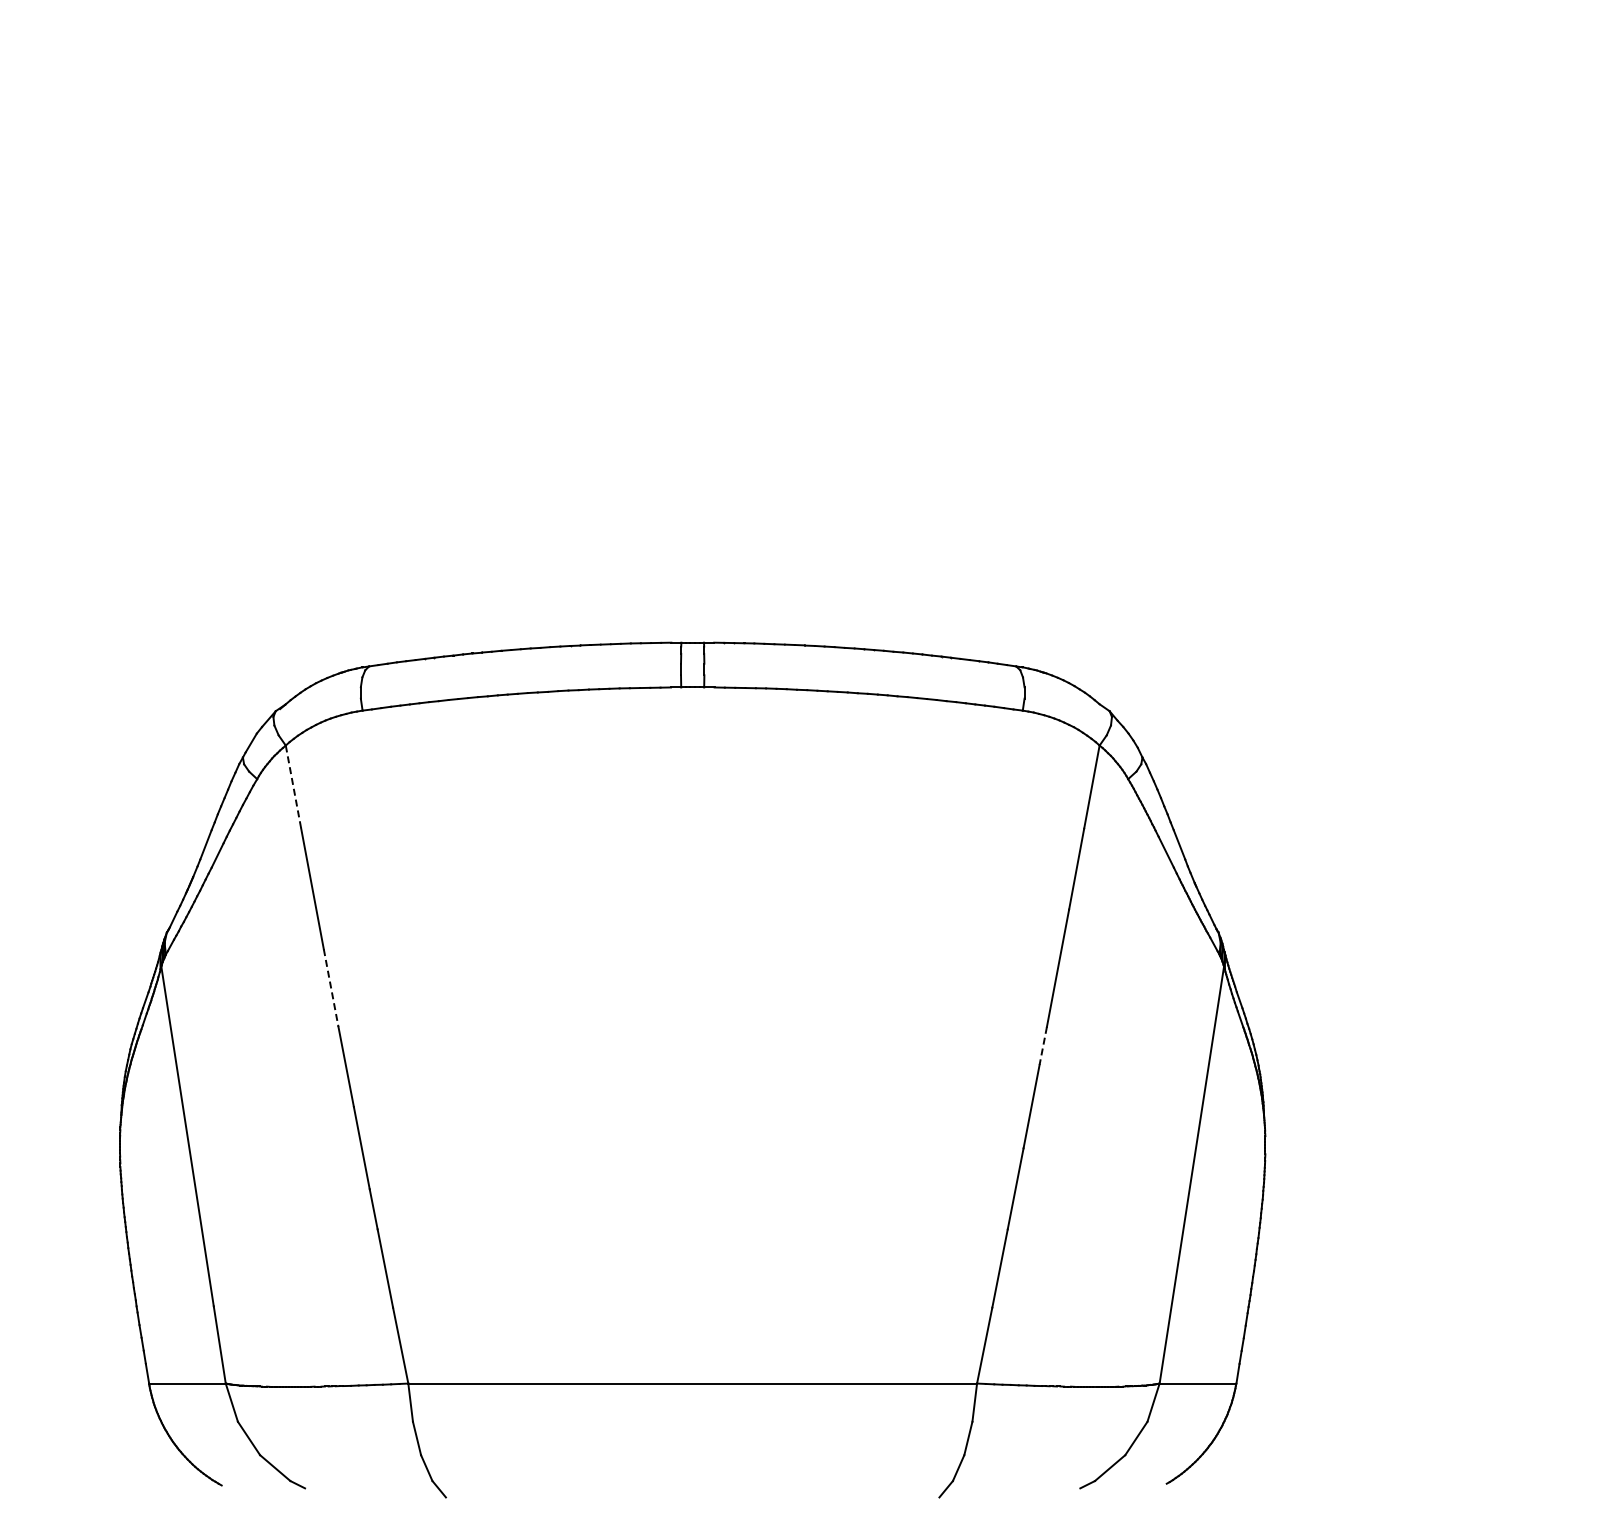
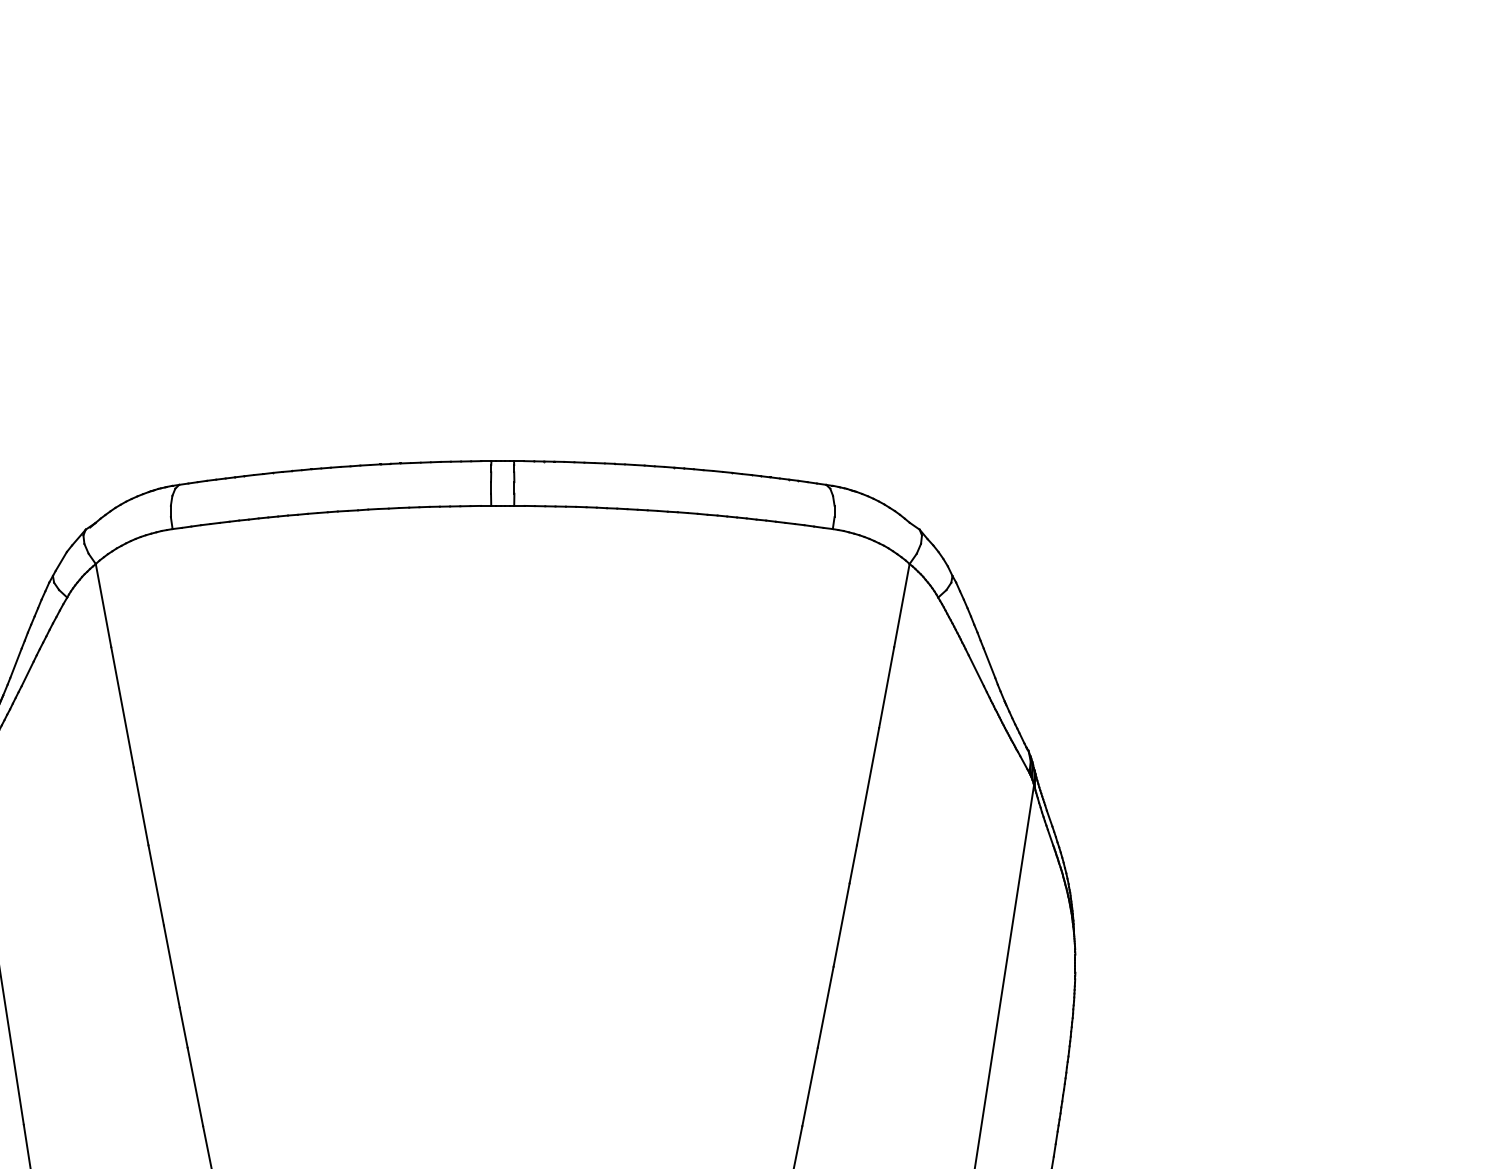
line: (293, 787) -> (103, 605), dashed -> solid
line: (331, 988) -> (141, 806), dashed -> solid
line: (1043, 1046) -> (853, 864), dashed -> solid

